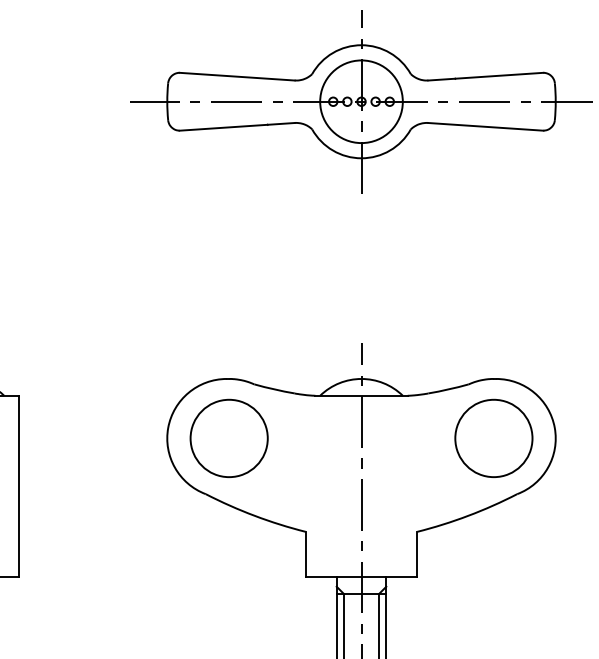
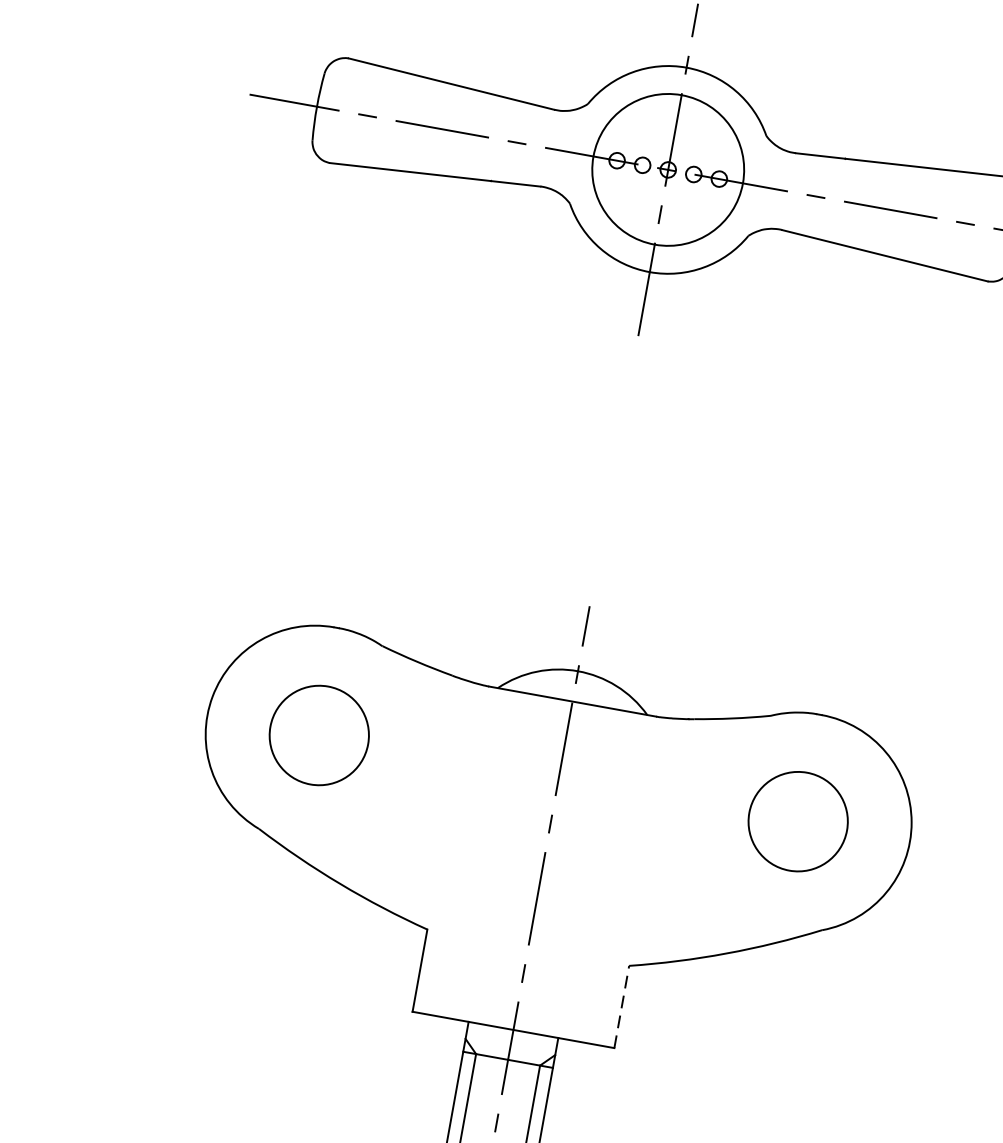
part: (228, 437) -> (318, 733), size x0.7
part: (493, 437) -> (797, 820), size x0.7
line: (417, 554) -> (622, 1006), solid -> dashed

